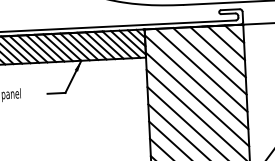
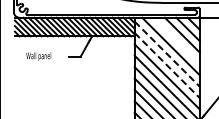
line: (209, 60) -> (176, 40), removed
line: (196, 82) -> (167, 54), solid -> dashed
line: (197, 99) -> (167, 65), solid -> dashed

